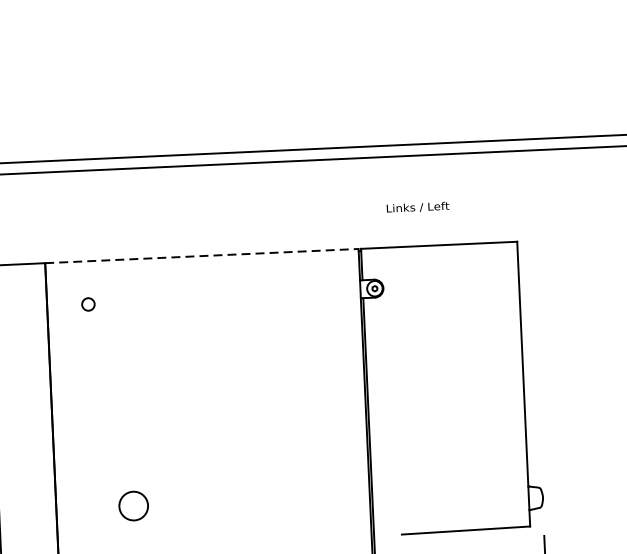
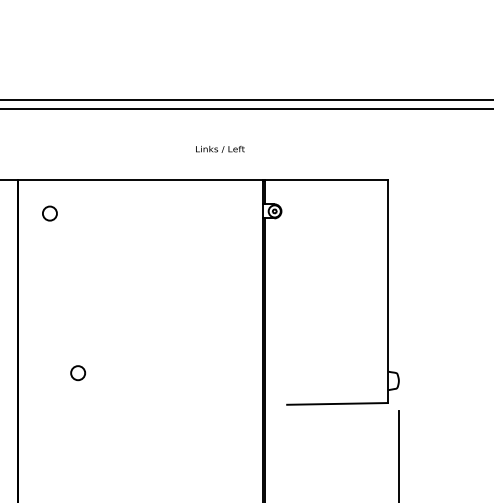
text: (418, 207) -> (220, 149), moved
line: (201, 255) -> (140, 179), dashed -> solid
circle: (87, 304) -> (49, 213), size x1.43
circle: (132, 506) -> (77, 373), size x0.62

